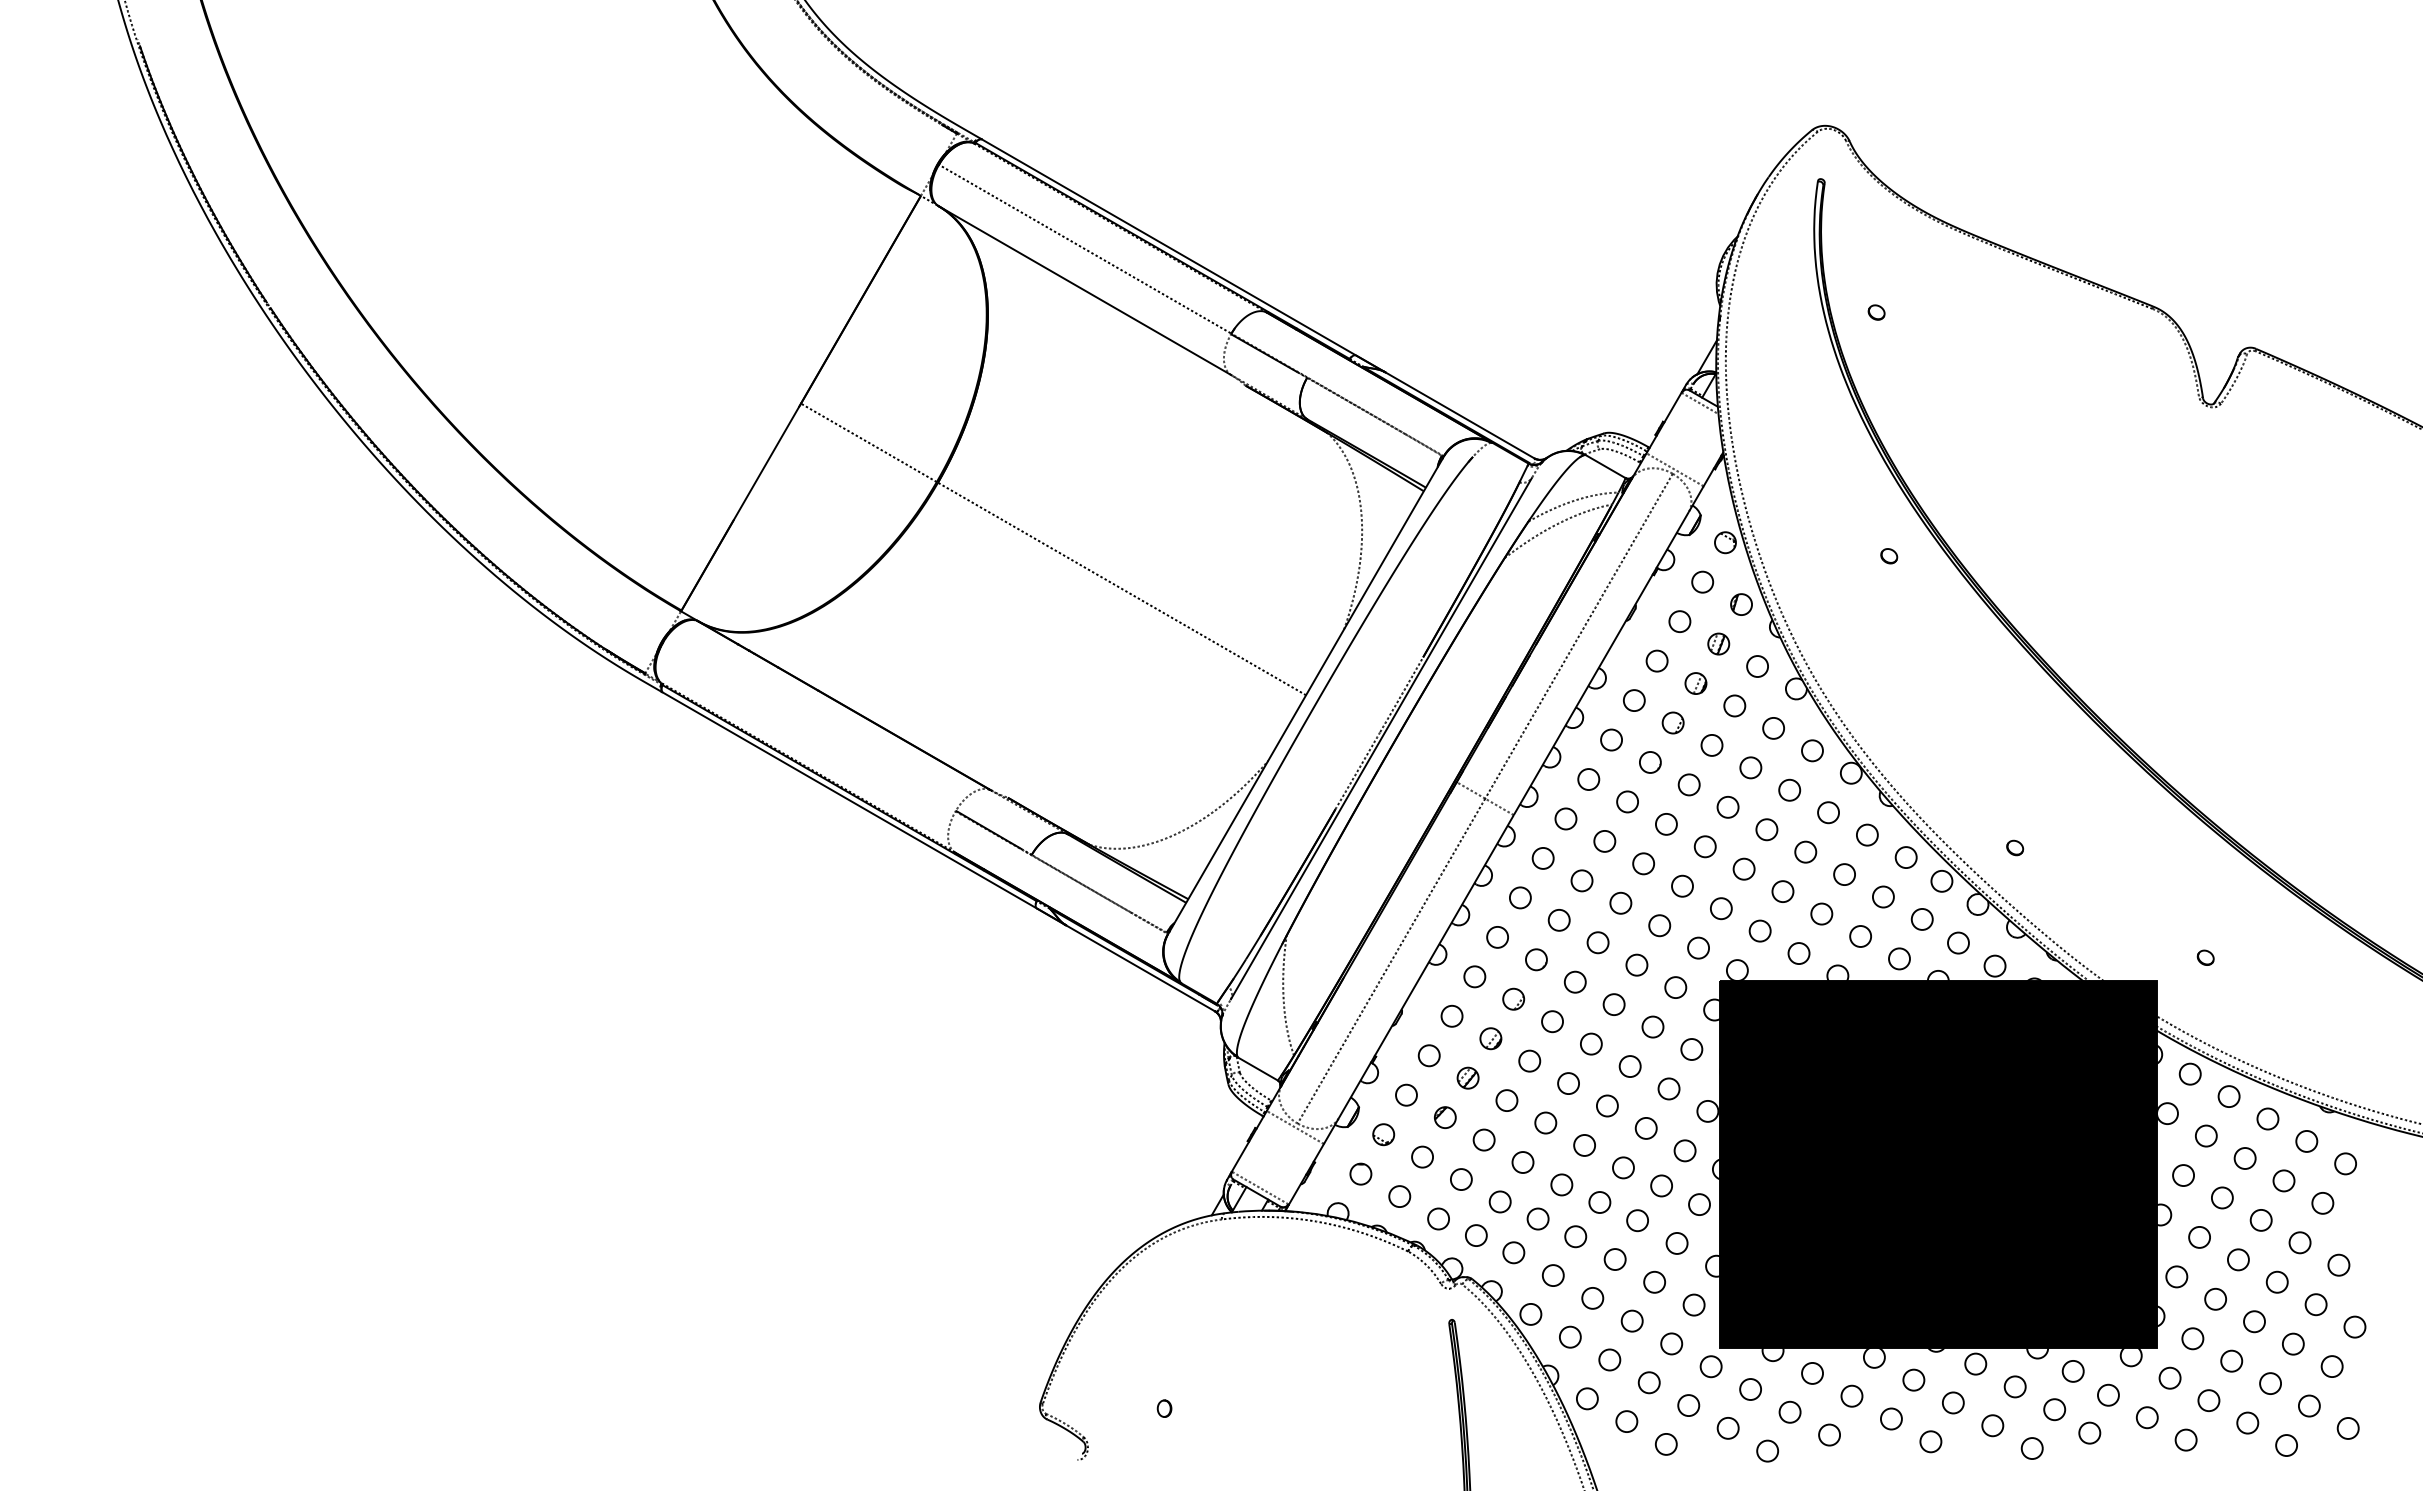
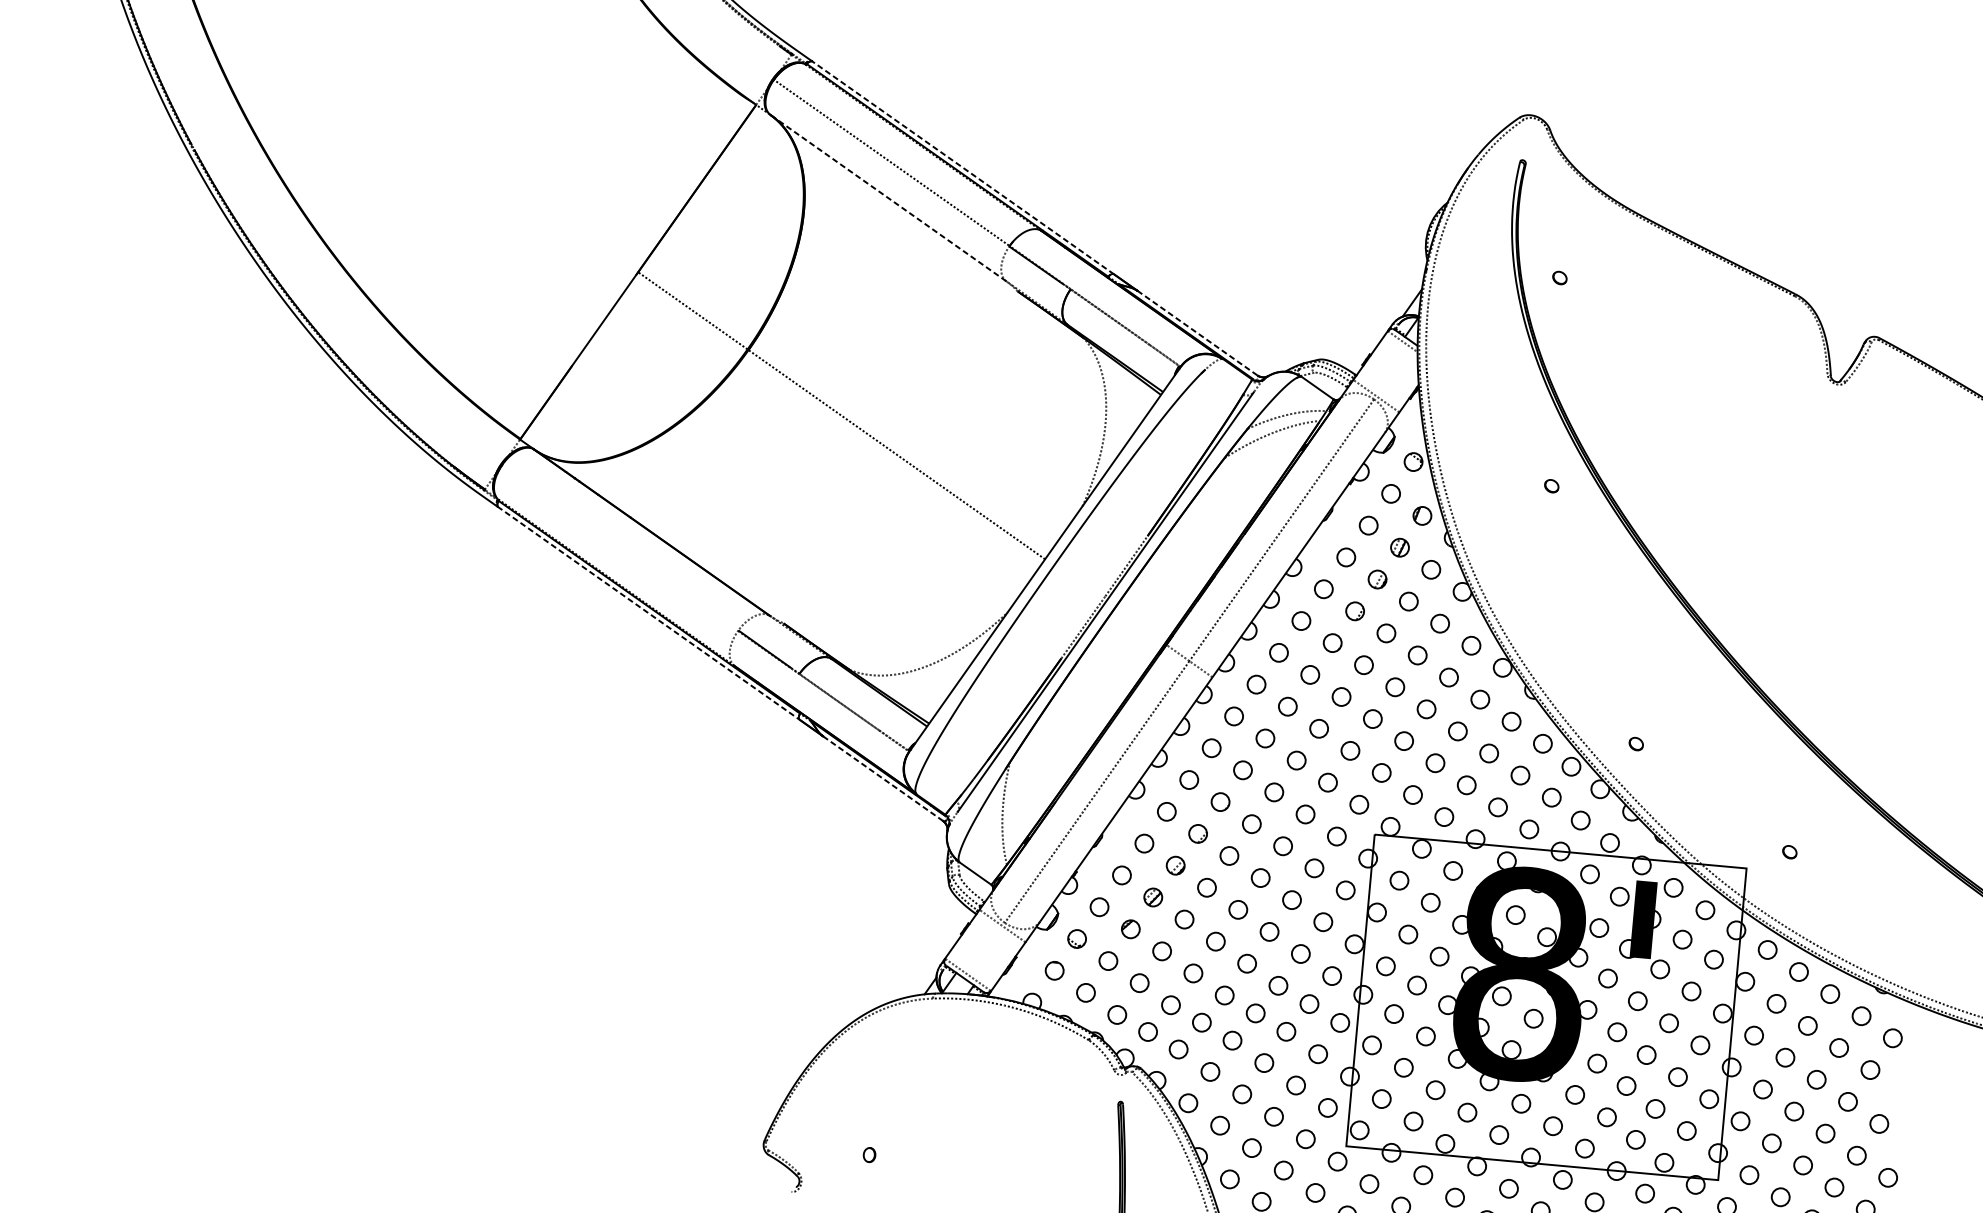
line: (1168, 247) -> (962, 167), solid -> dashed
line: (1085, 290) -> (888, 198), solid -> dashed
line: (1460, 415) -> (1198, 333), solid -> dashed
line: (849, 800) -> (648, 613), solid -> dashed
line: (1140, 968) -> (883, 778), solid -> dashed
fill: (1938, 1164) -> (1546, 1007), removed

